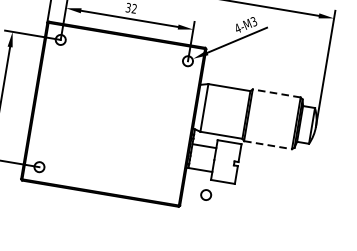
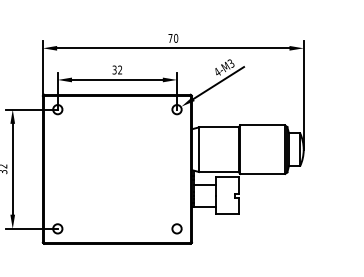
line: (276, 93) -> (262, 125), dashed -> solid
line: (268, 144) -> (263, 173), dashed -> solid
circle: (205, 194) -> (176, 228), moved

